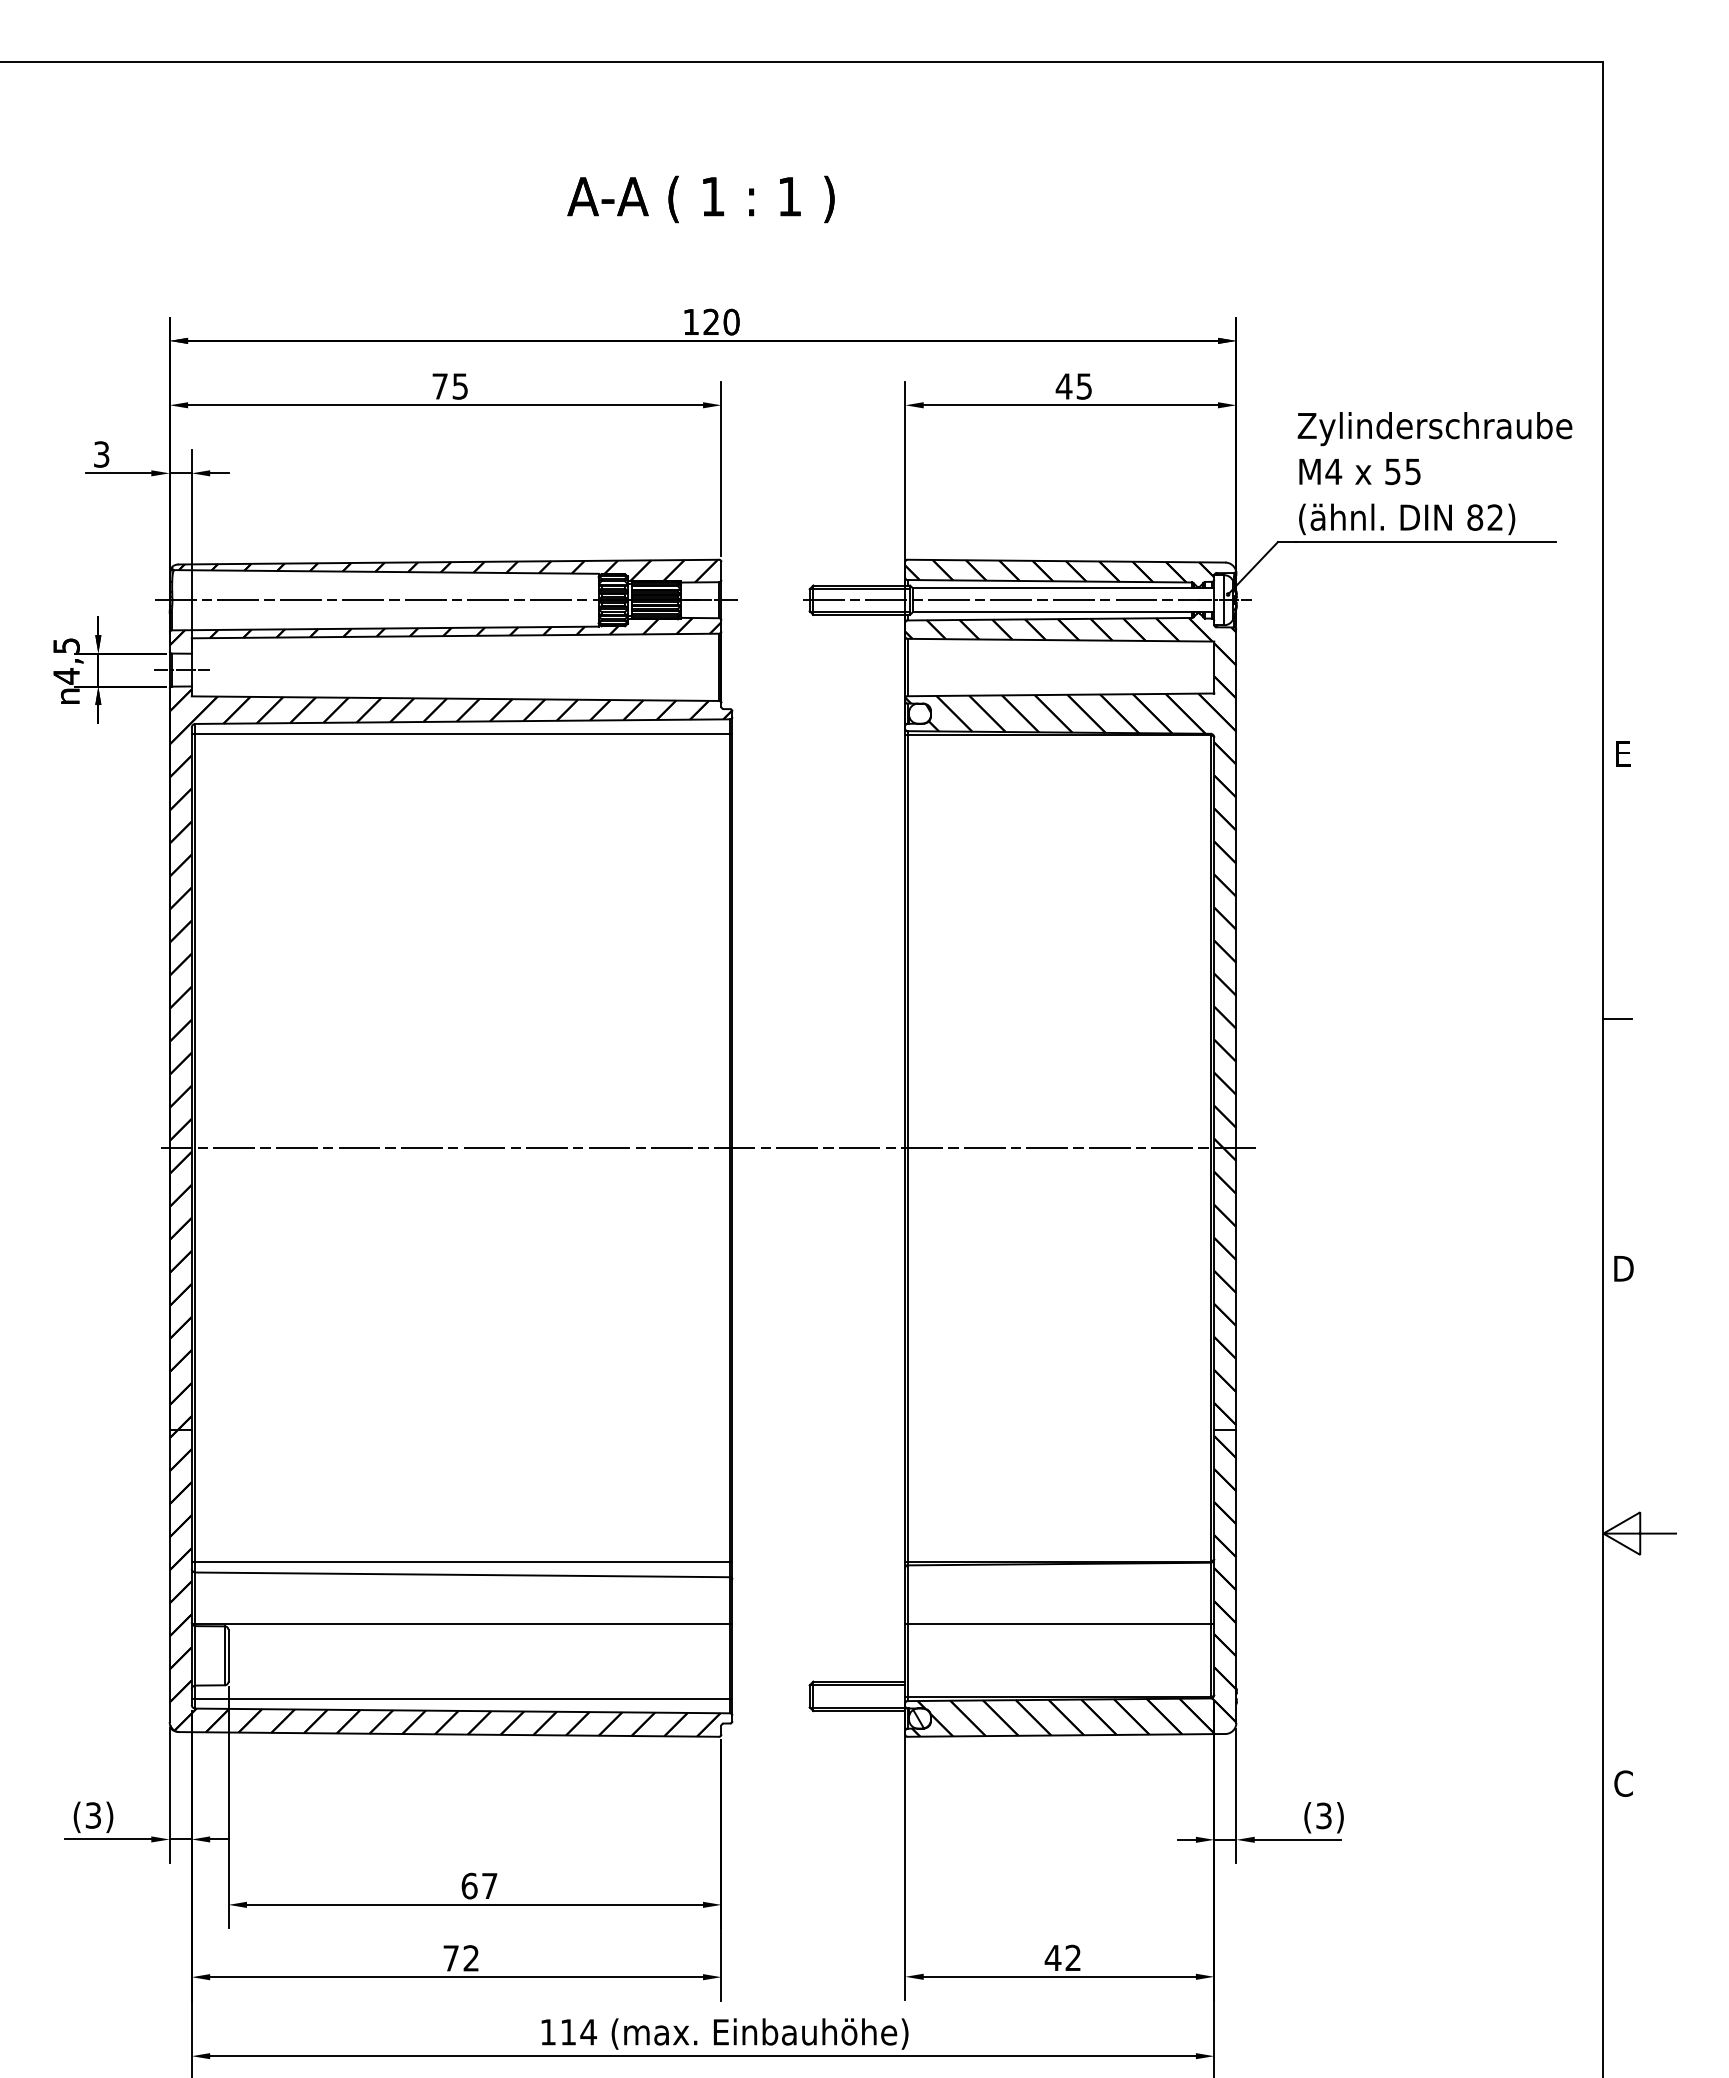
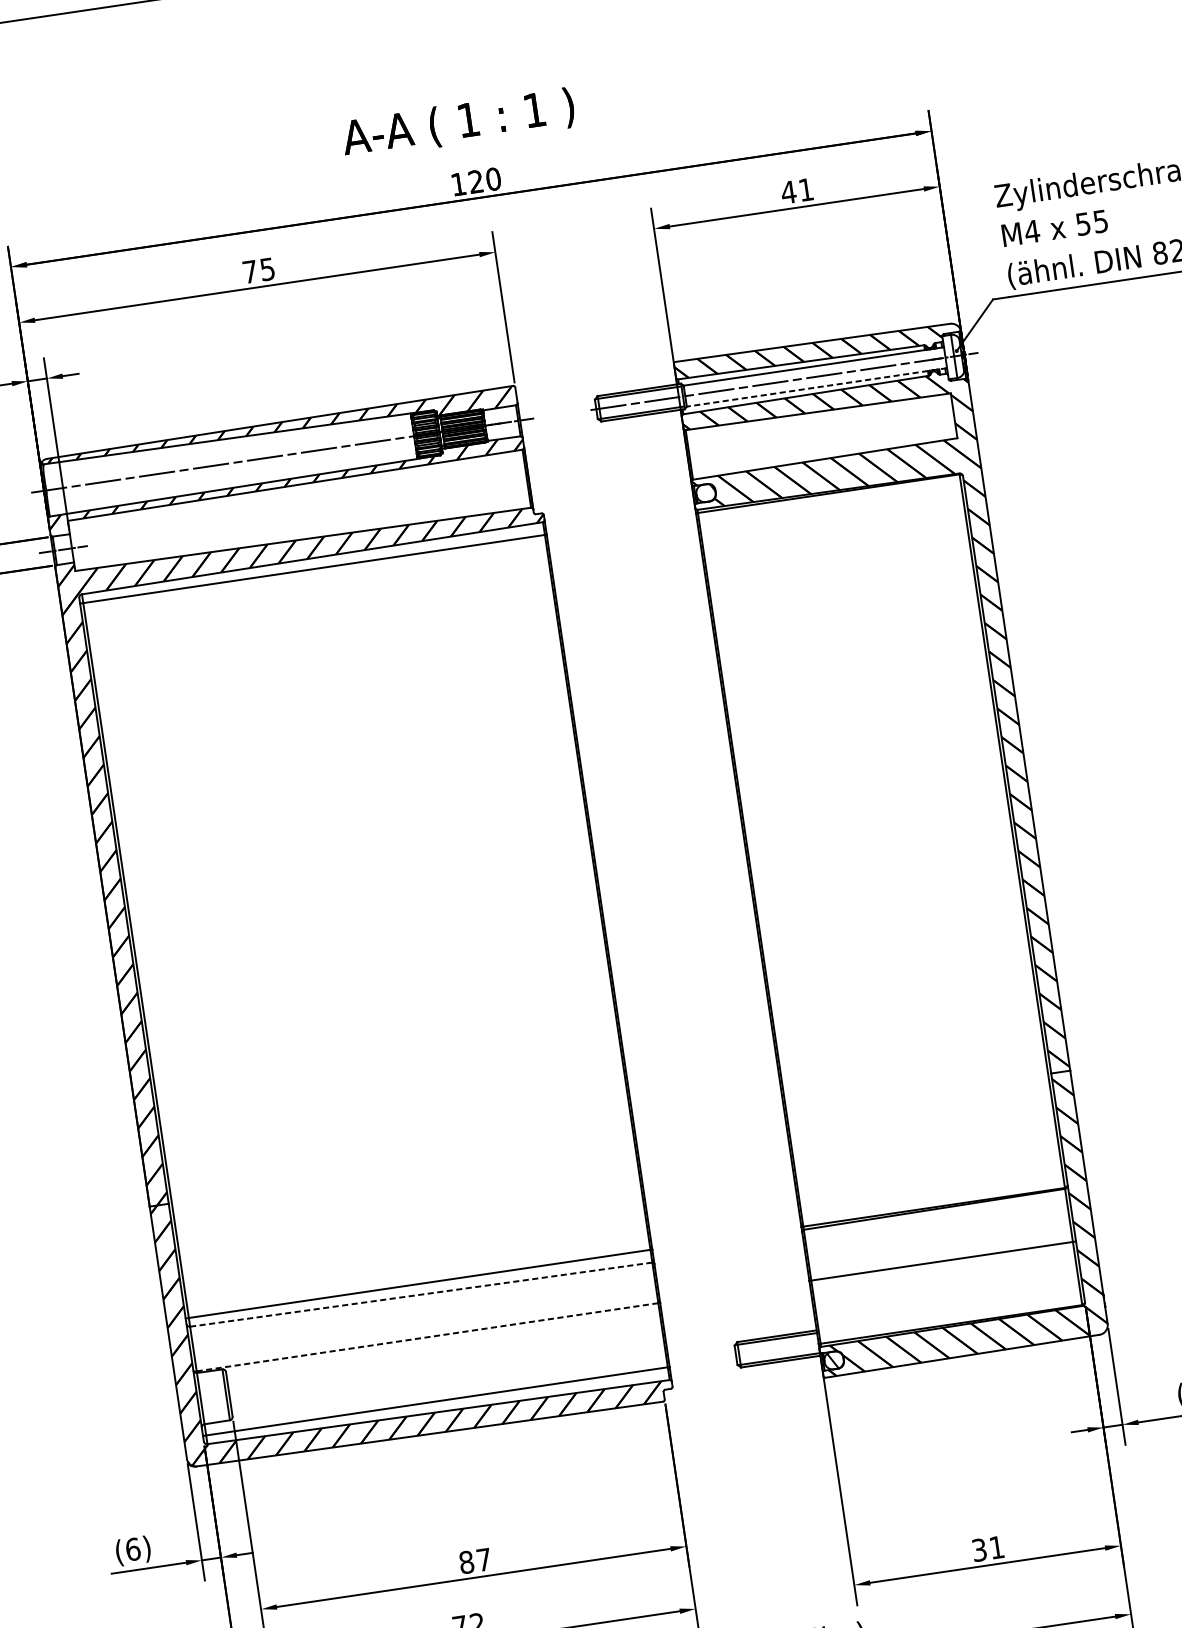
text: (700, 199) -> (457, 123), moved
text: (1083, 386) -> (805, 189), 45 -> 41
line: (1063, 612) -> (816, 387), solid -> dashed
line: (707, 1148) -> (578, 895), removed
line: (462, 1574) -> (420, 1294), solid -> dashed
line: (462, 1624) -> (427, 1337), solid -> dashed
text: (93, 1815) -> (133, 1549), (3) -> (6)
text: (469, 1885) -> (466, 1561), 67 -> 87
text: (1062, 1957) -> (987, 1548), 42 -> 31

